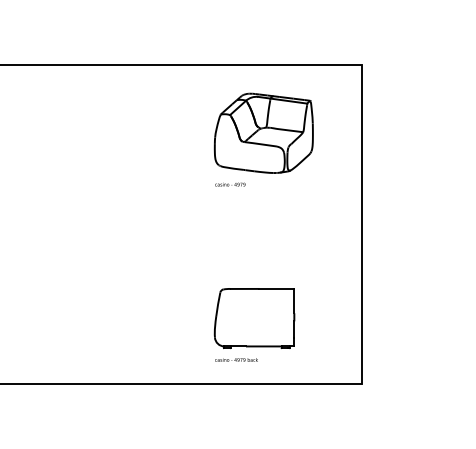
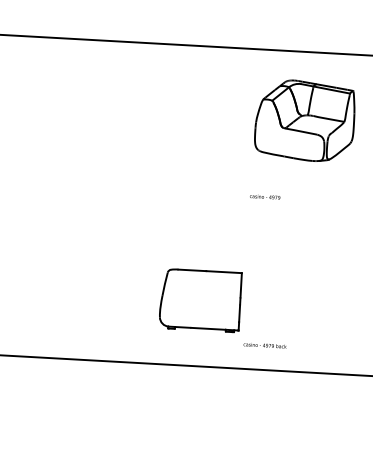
text: (230, 184) -> (265, 196), moved
part: (254, 318) -> (200, 300), moved

